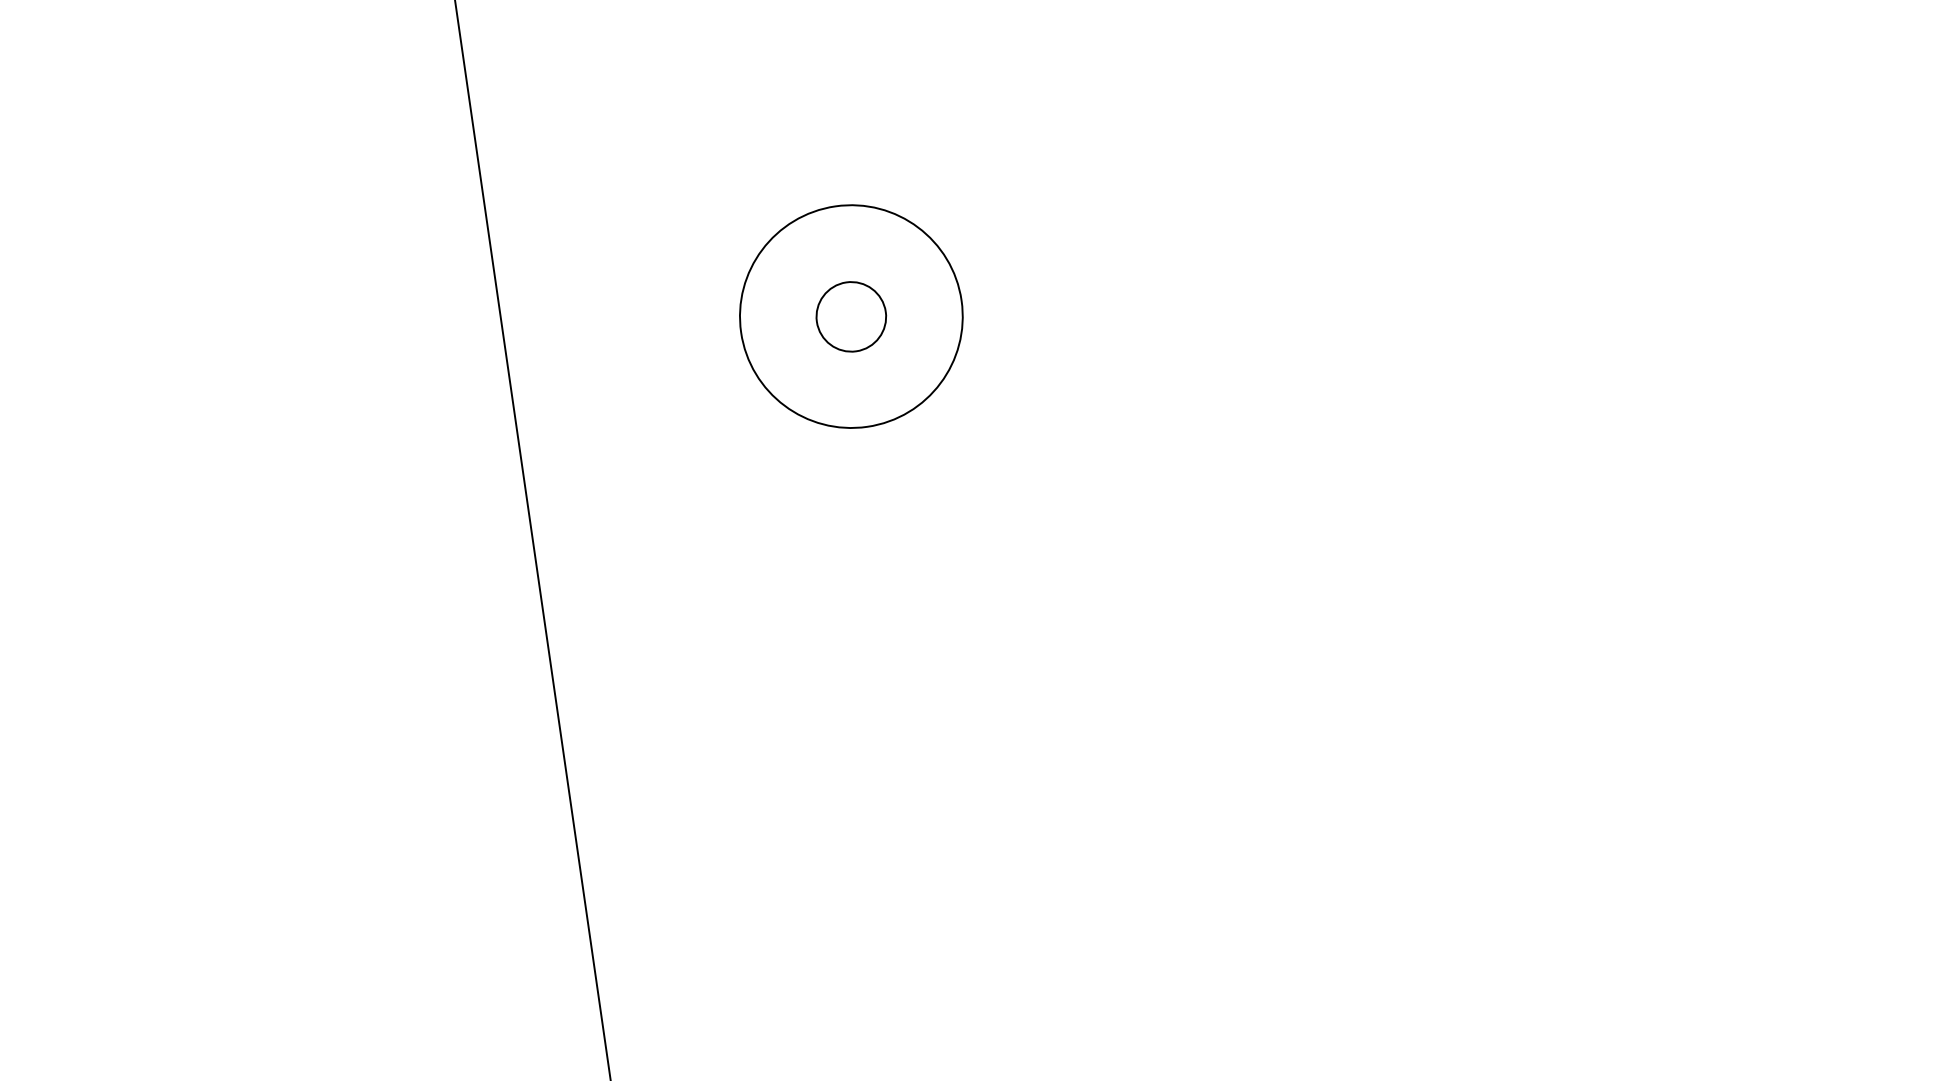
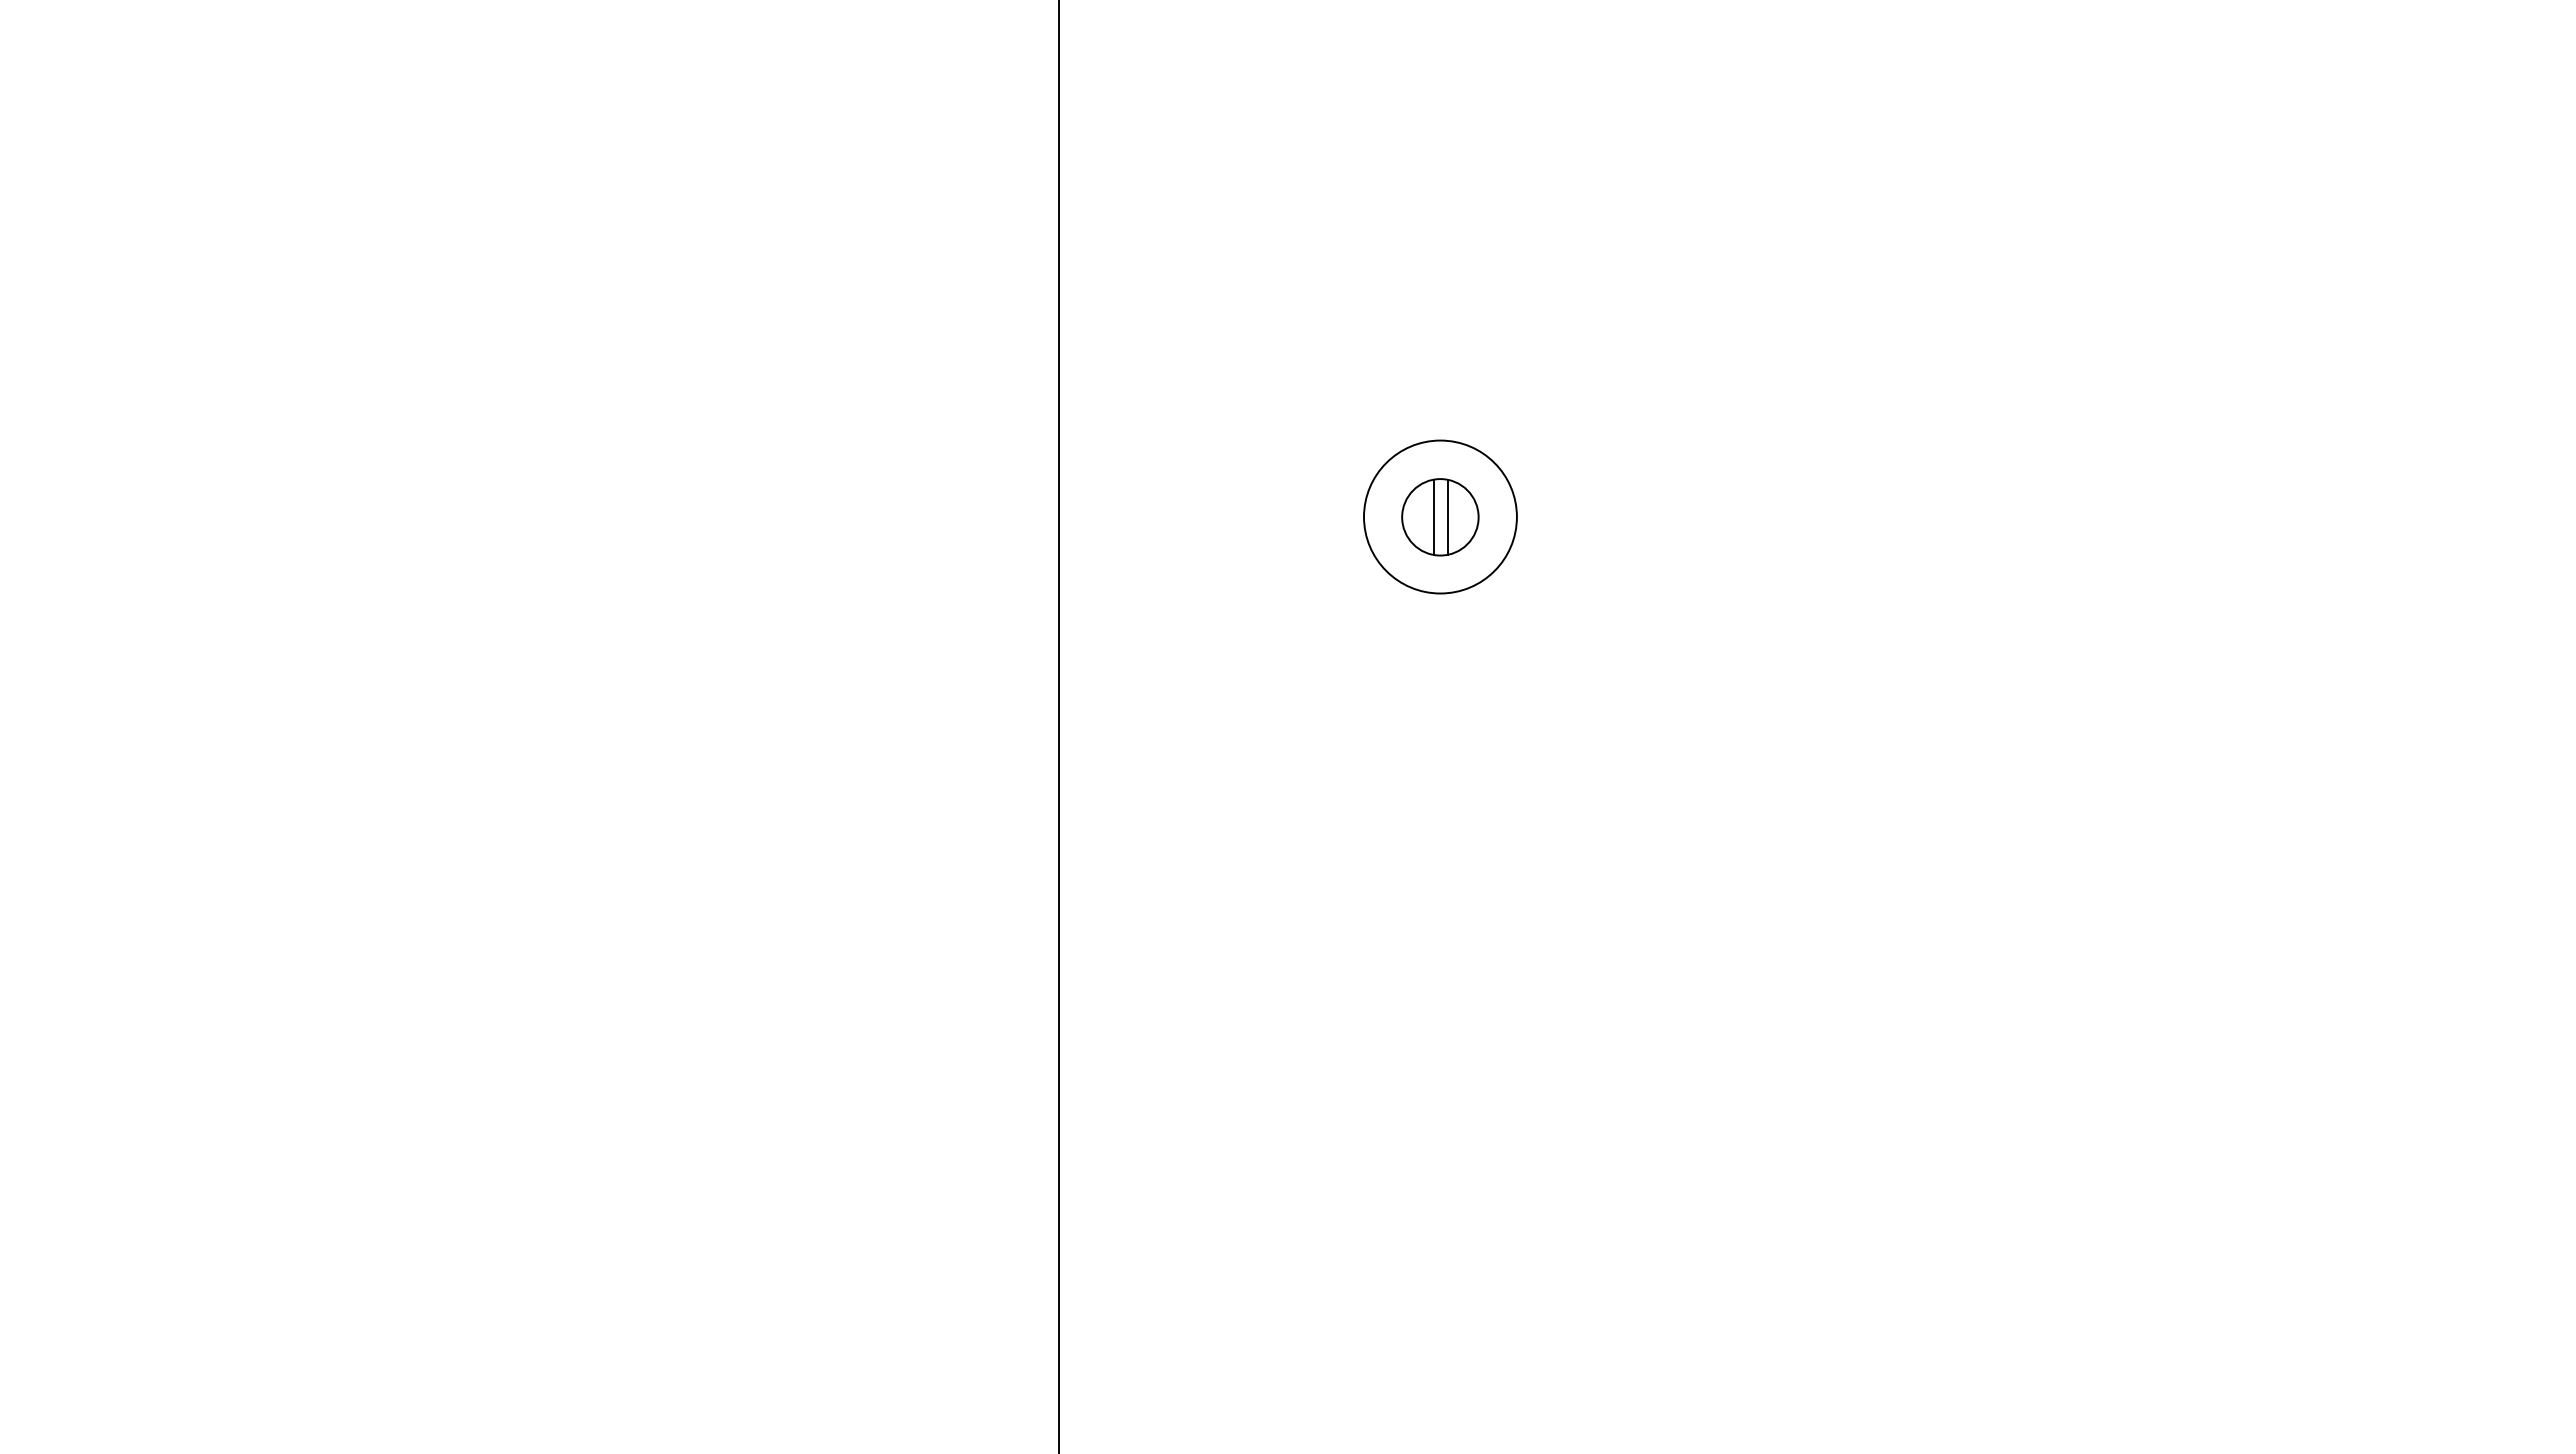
line: (858, 315) -> (1448, 516), added
circle: (851, 316) -> (1440, 516), size x0.62
line: (845, 317) -> (1433, 516), added

